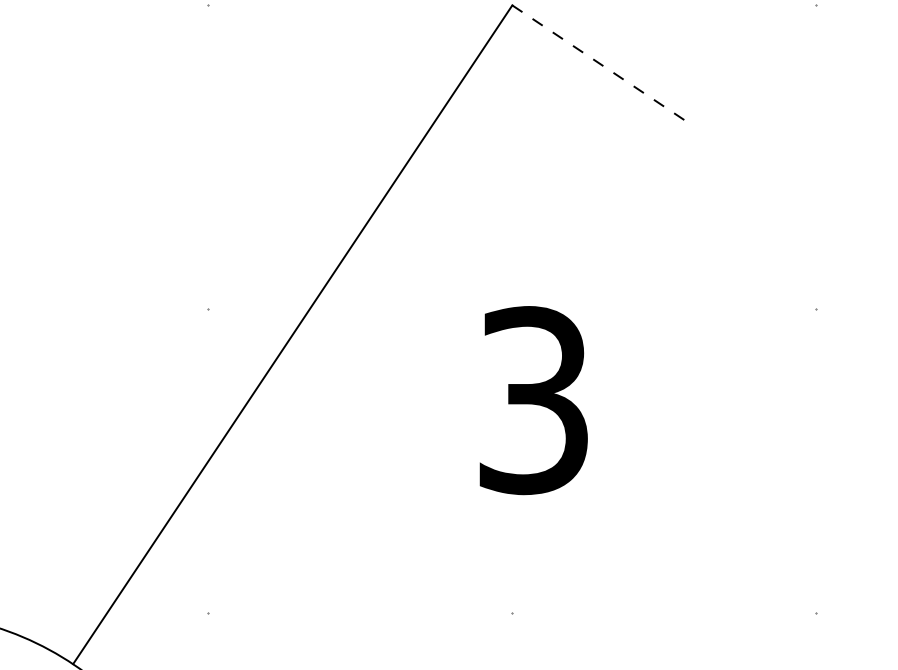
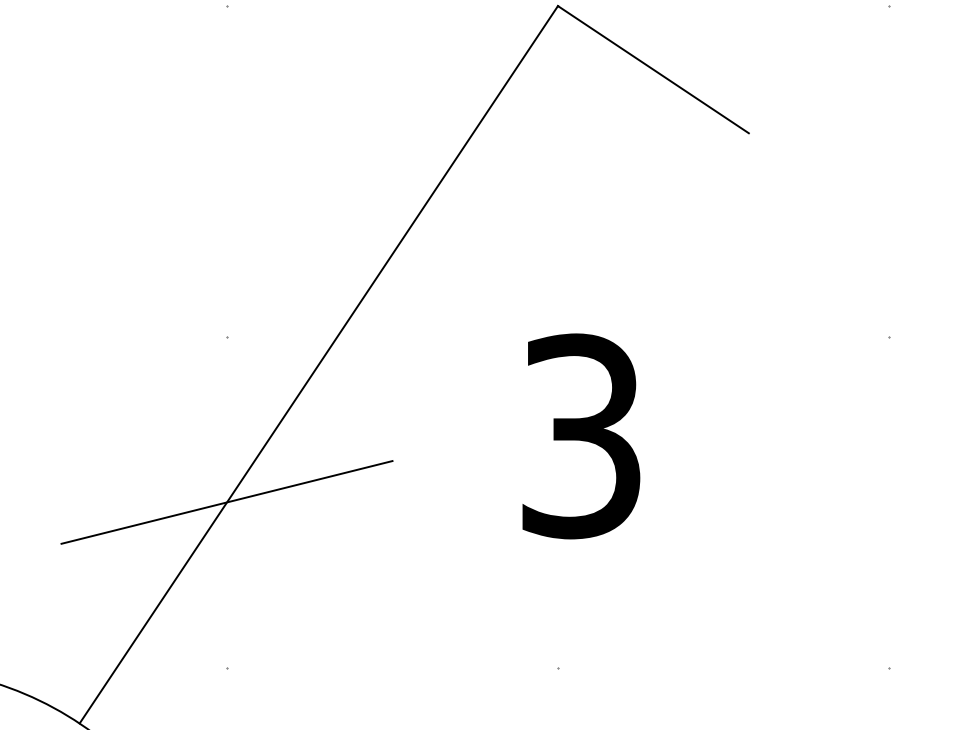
line: (600, 63) -> (653, 69), dashed -> solid
line: (207, 461) -> (226, 502), added

